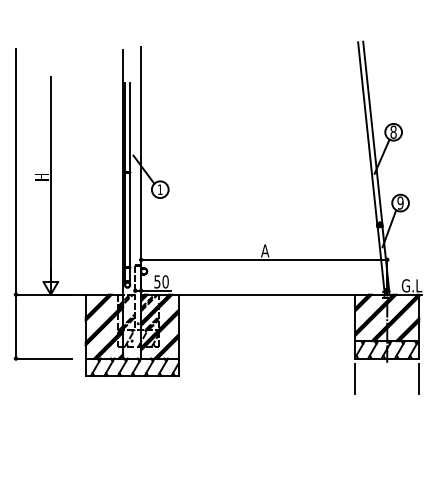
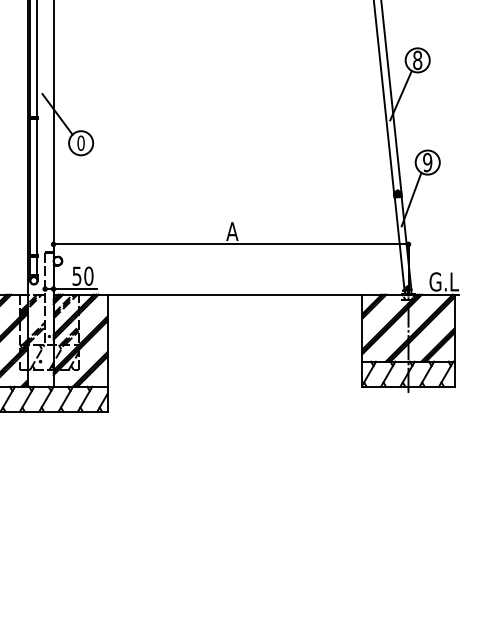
text: (159, 189) -> (79, 142), 1 -> 0
line: (355, 378) -> (362, 415), removed
line: (419, 378) -> (455, 415), removed

